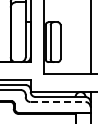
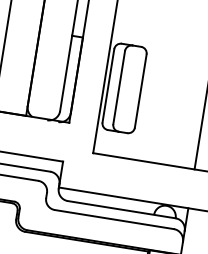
line: (58, 102) -> (115, 220), dashed -> solid

